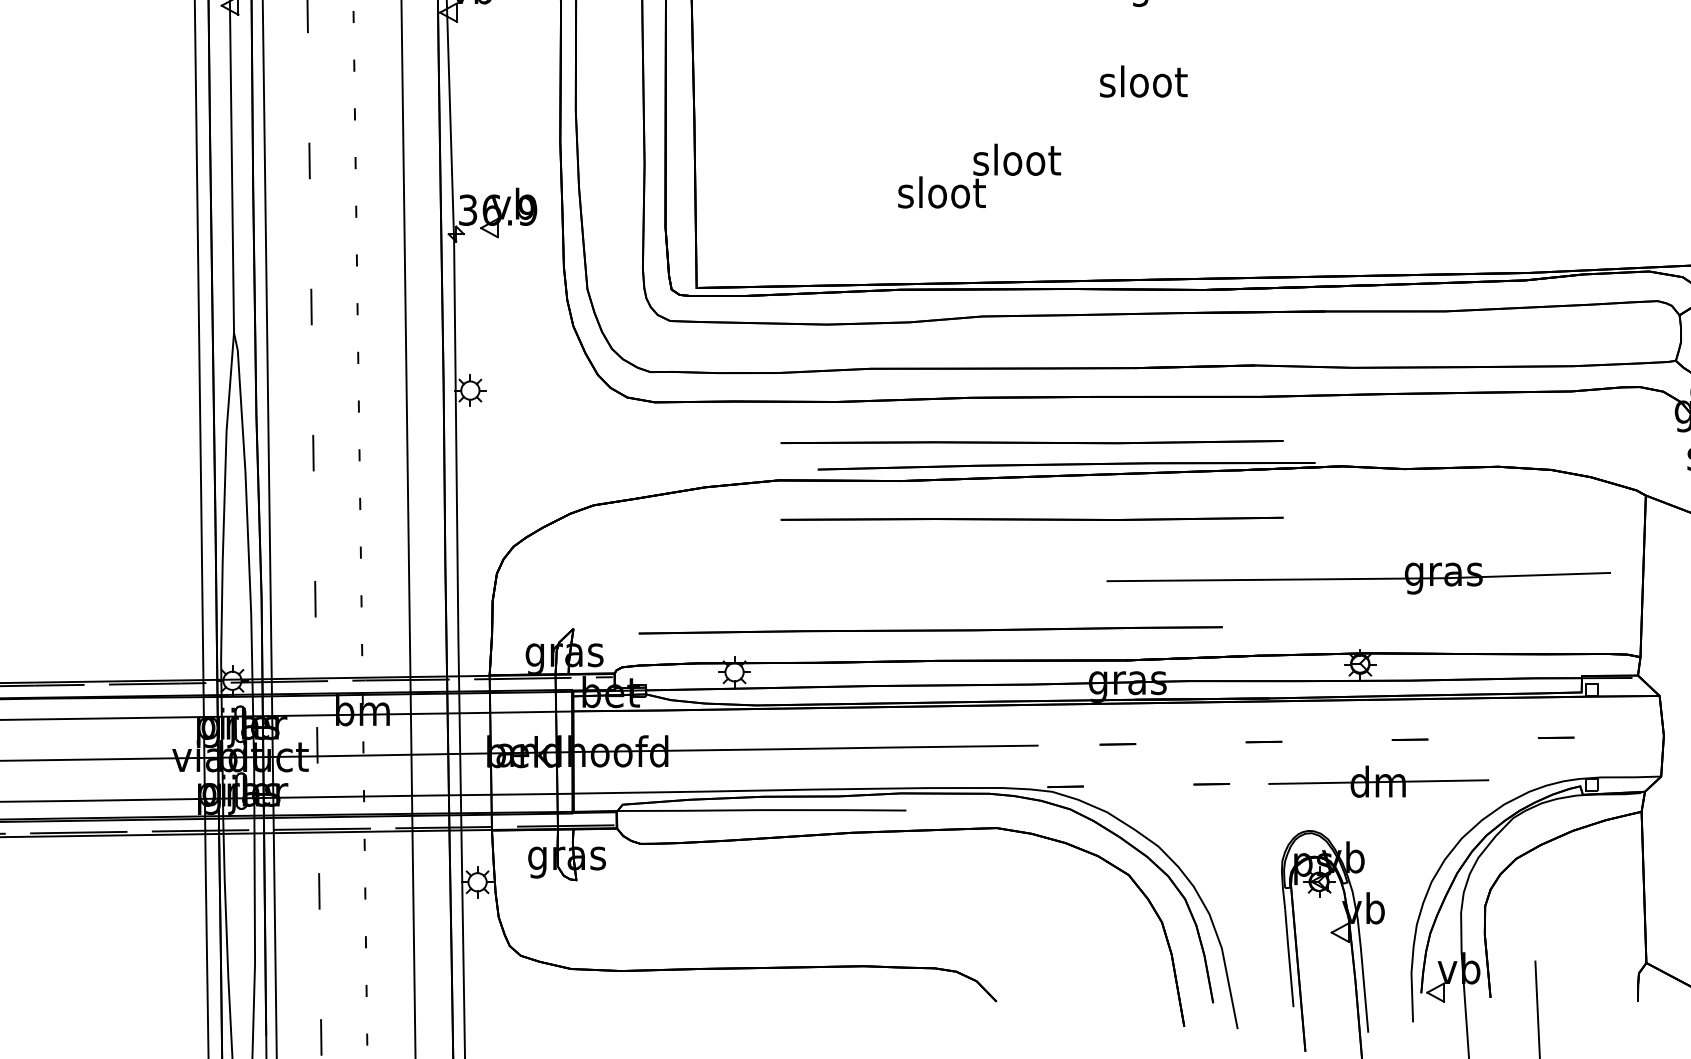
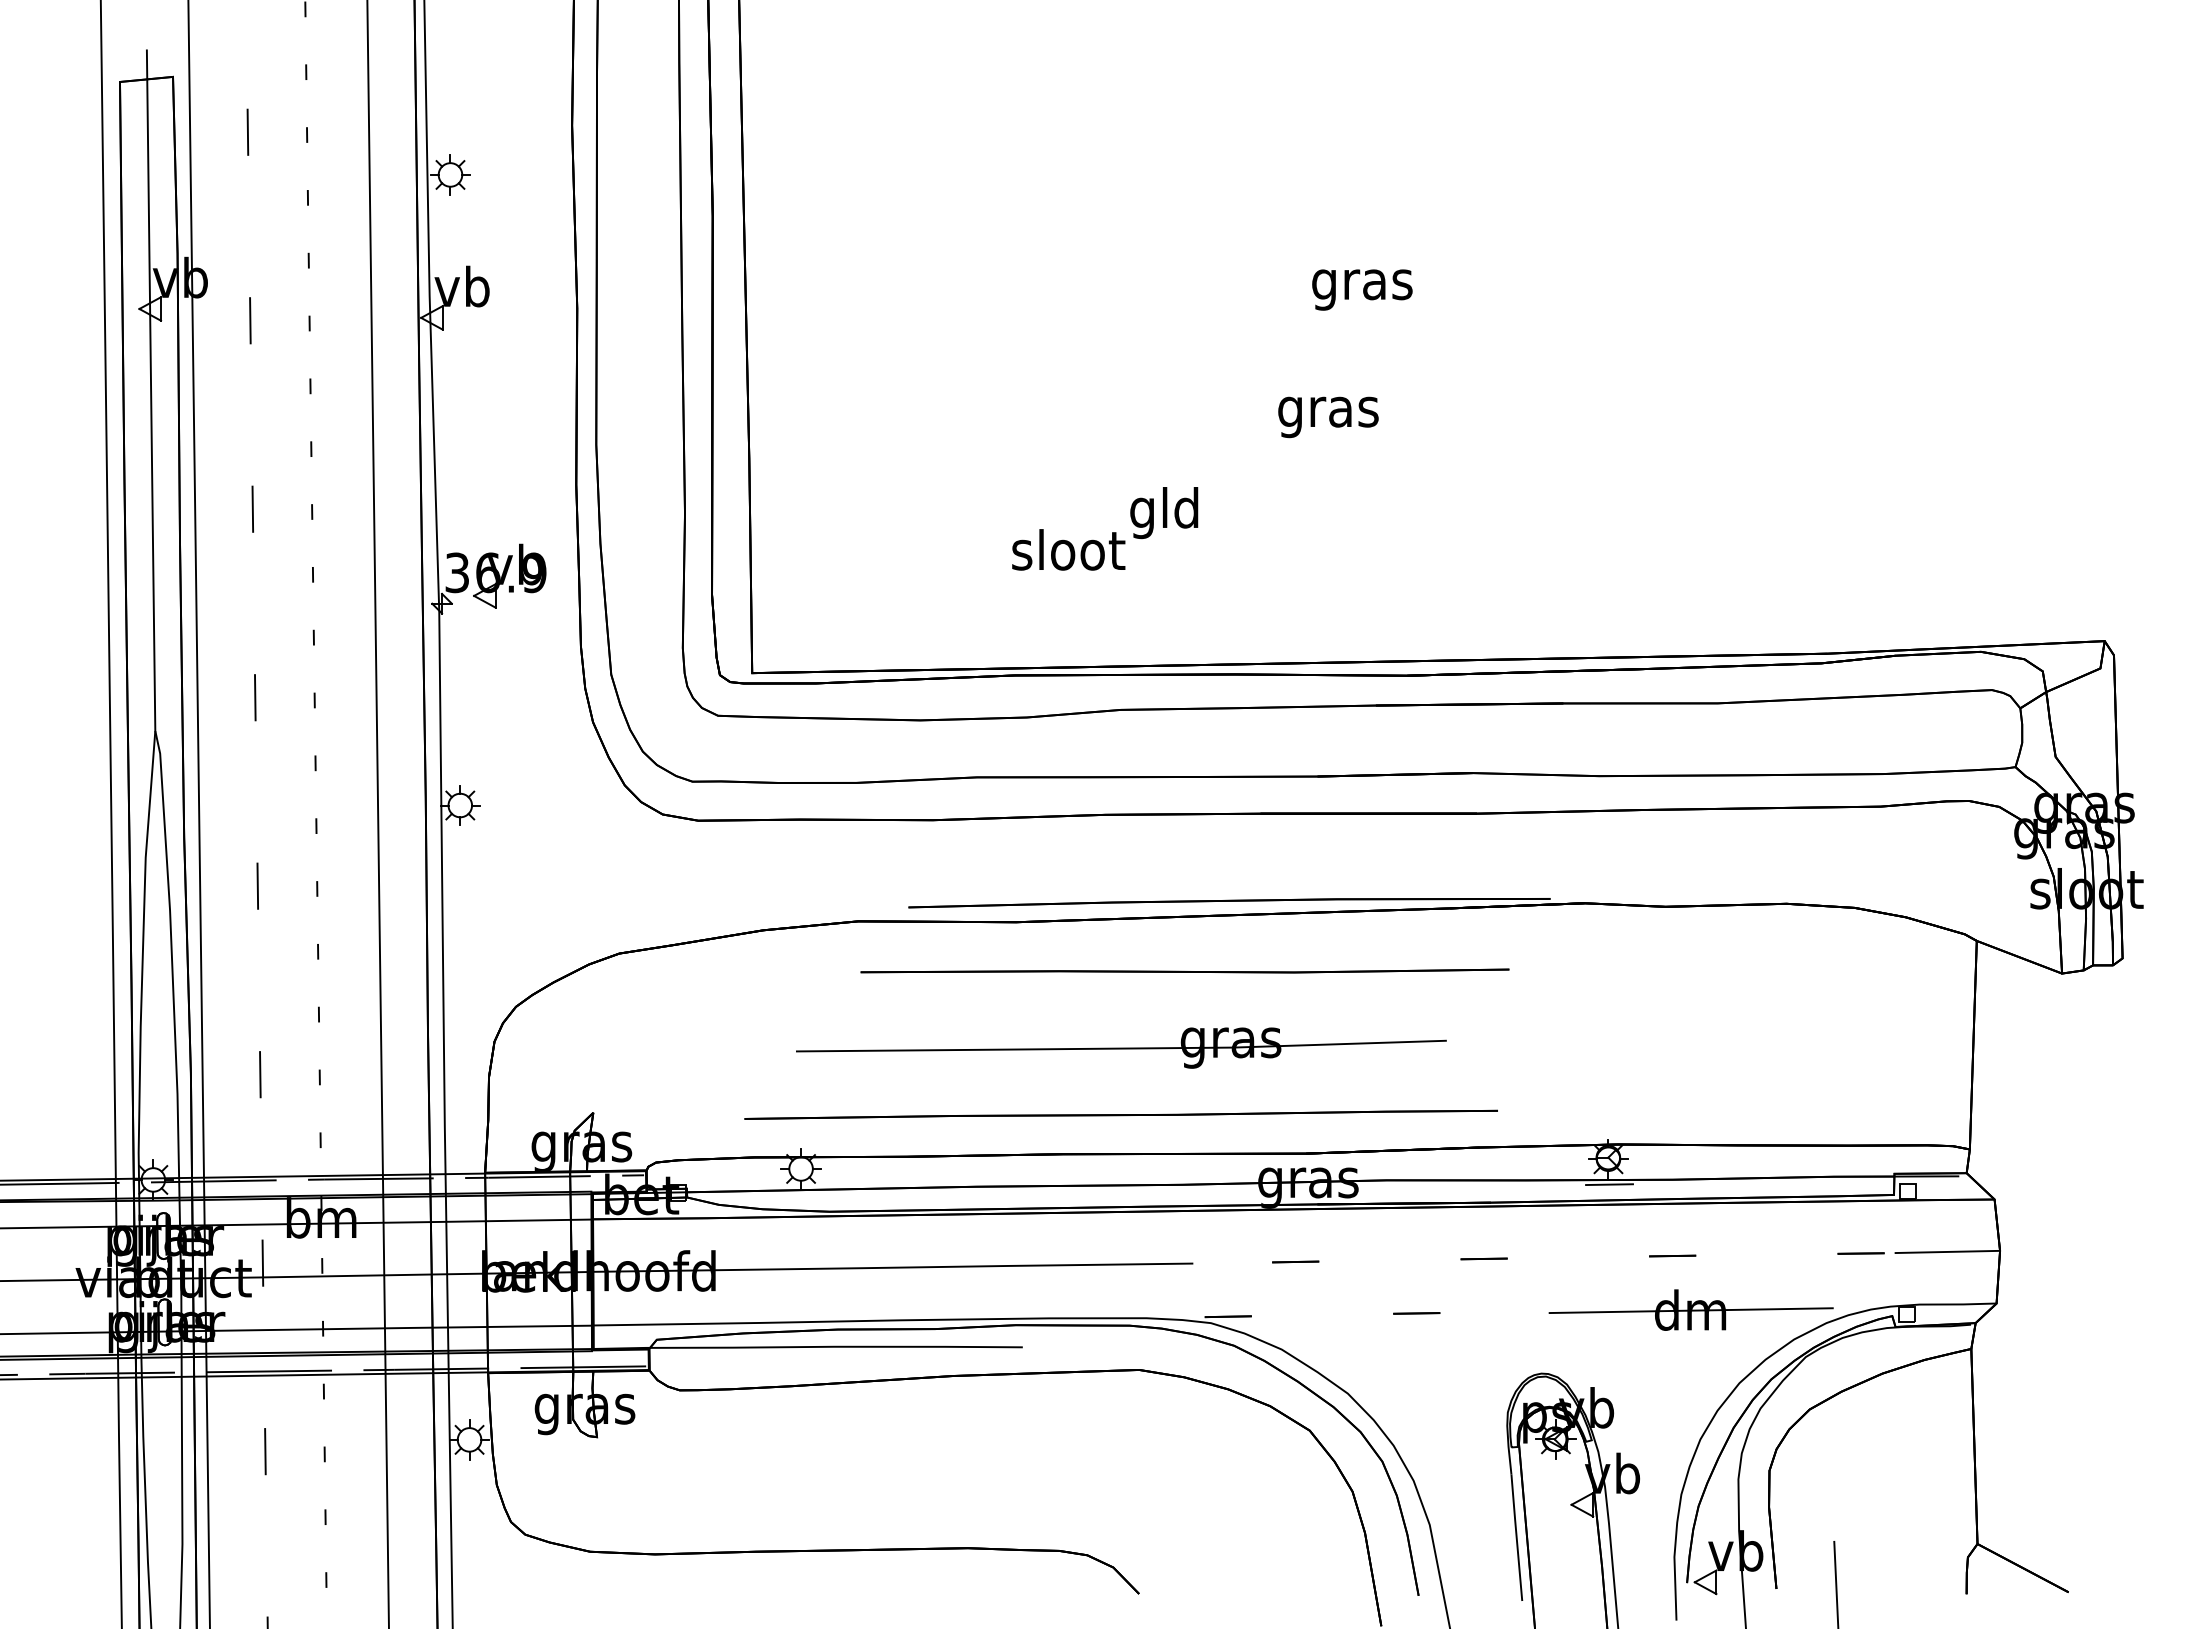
text: (1143, 85) -> (1328, 412), sloot -> gras
text: (1017, 164) -> (1165, 513), sloot -> gld
part: (1031, 441) -> (1184, 871), removed
part: (1358, 578) -> (1121, 1047), moved
line: (930, 630) -> (1120, 1114), moved
line: (1361, 684) -> (1609, 1184), added
line: (1623, 736) -> (1947, 1251), added
part: (1378, 781) -> (1690, 1309), moved

